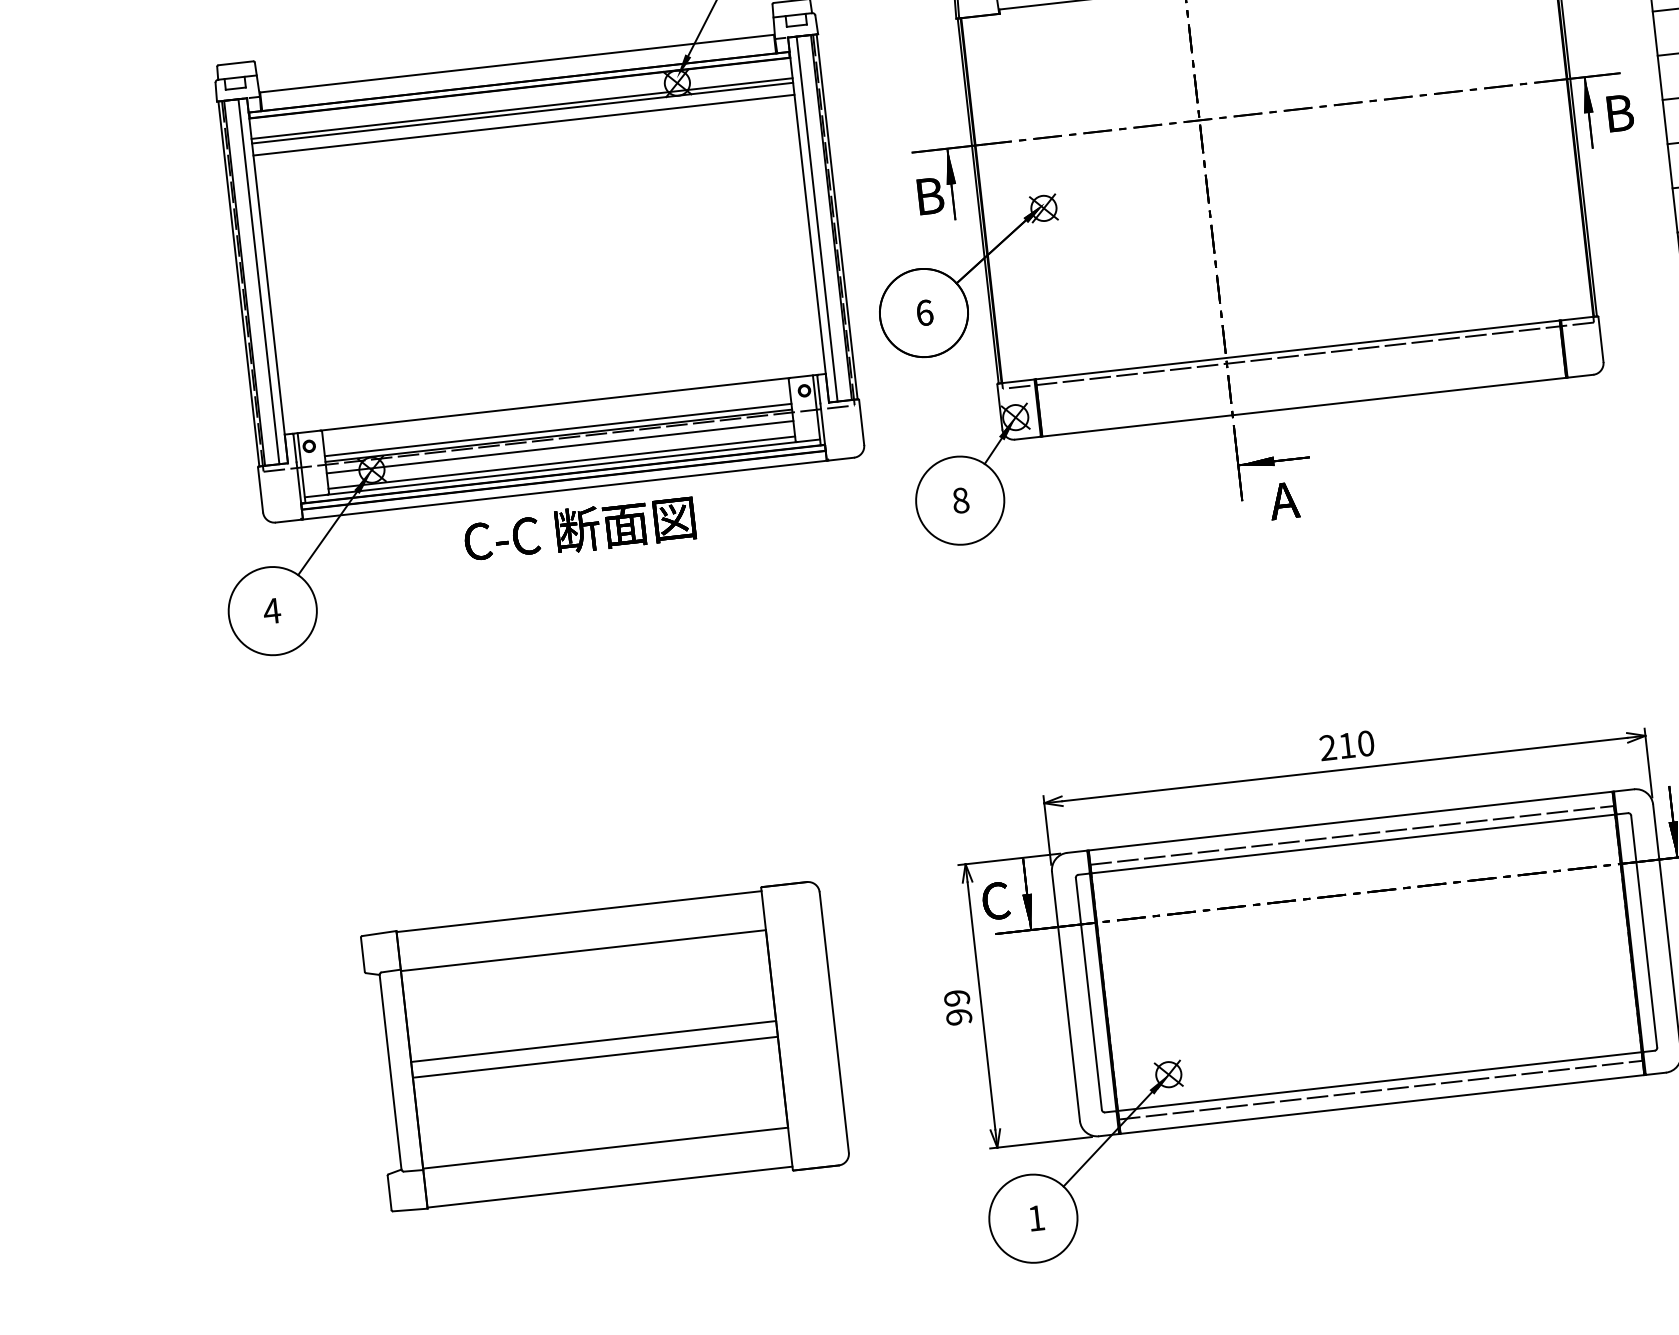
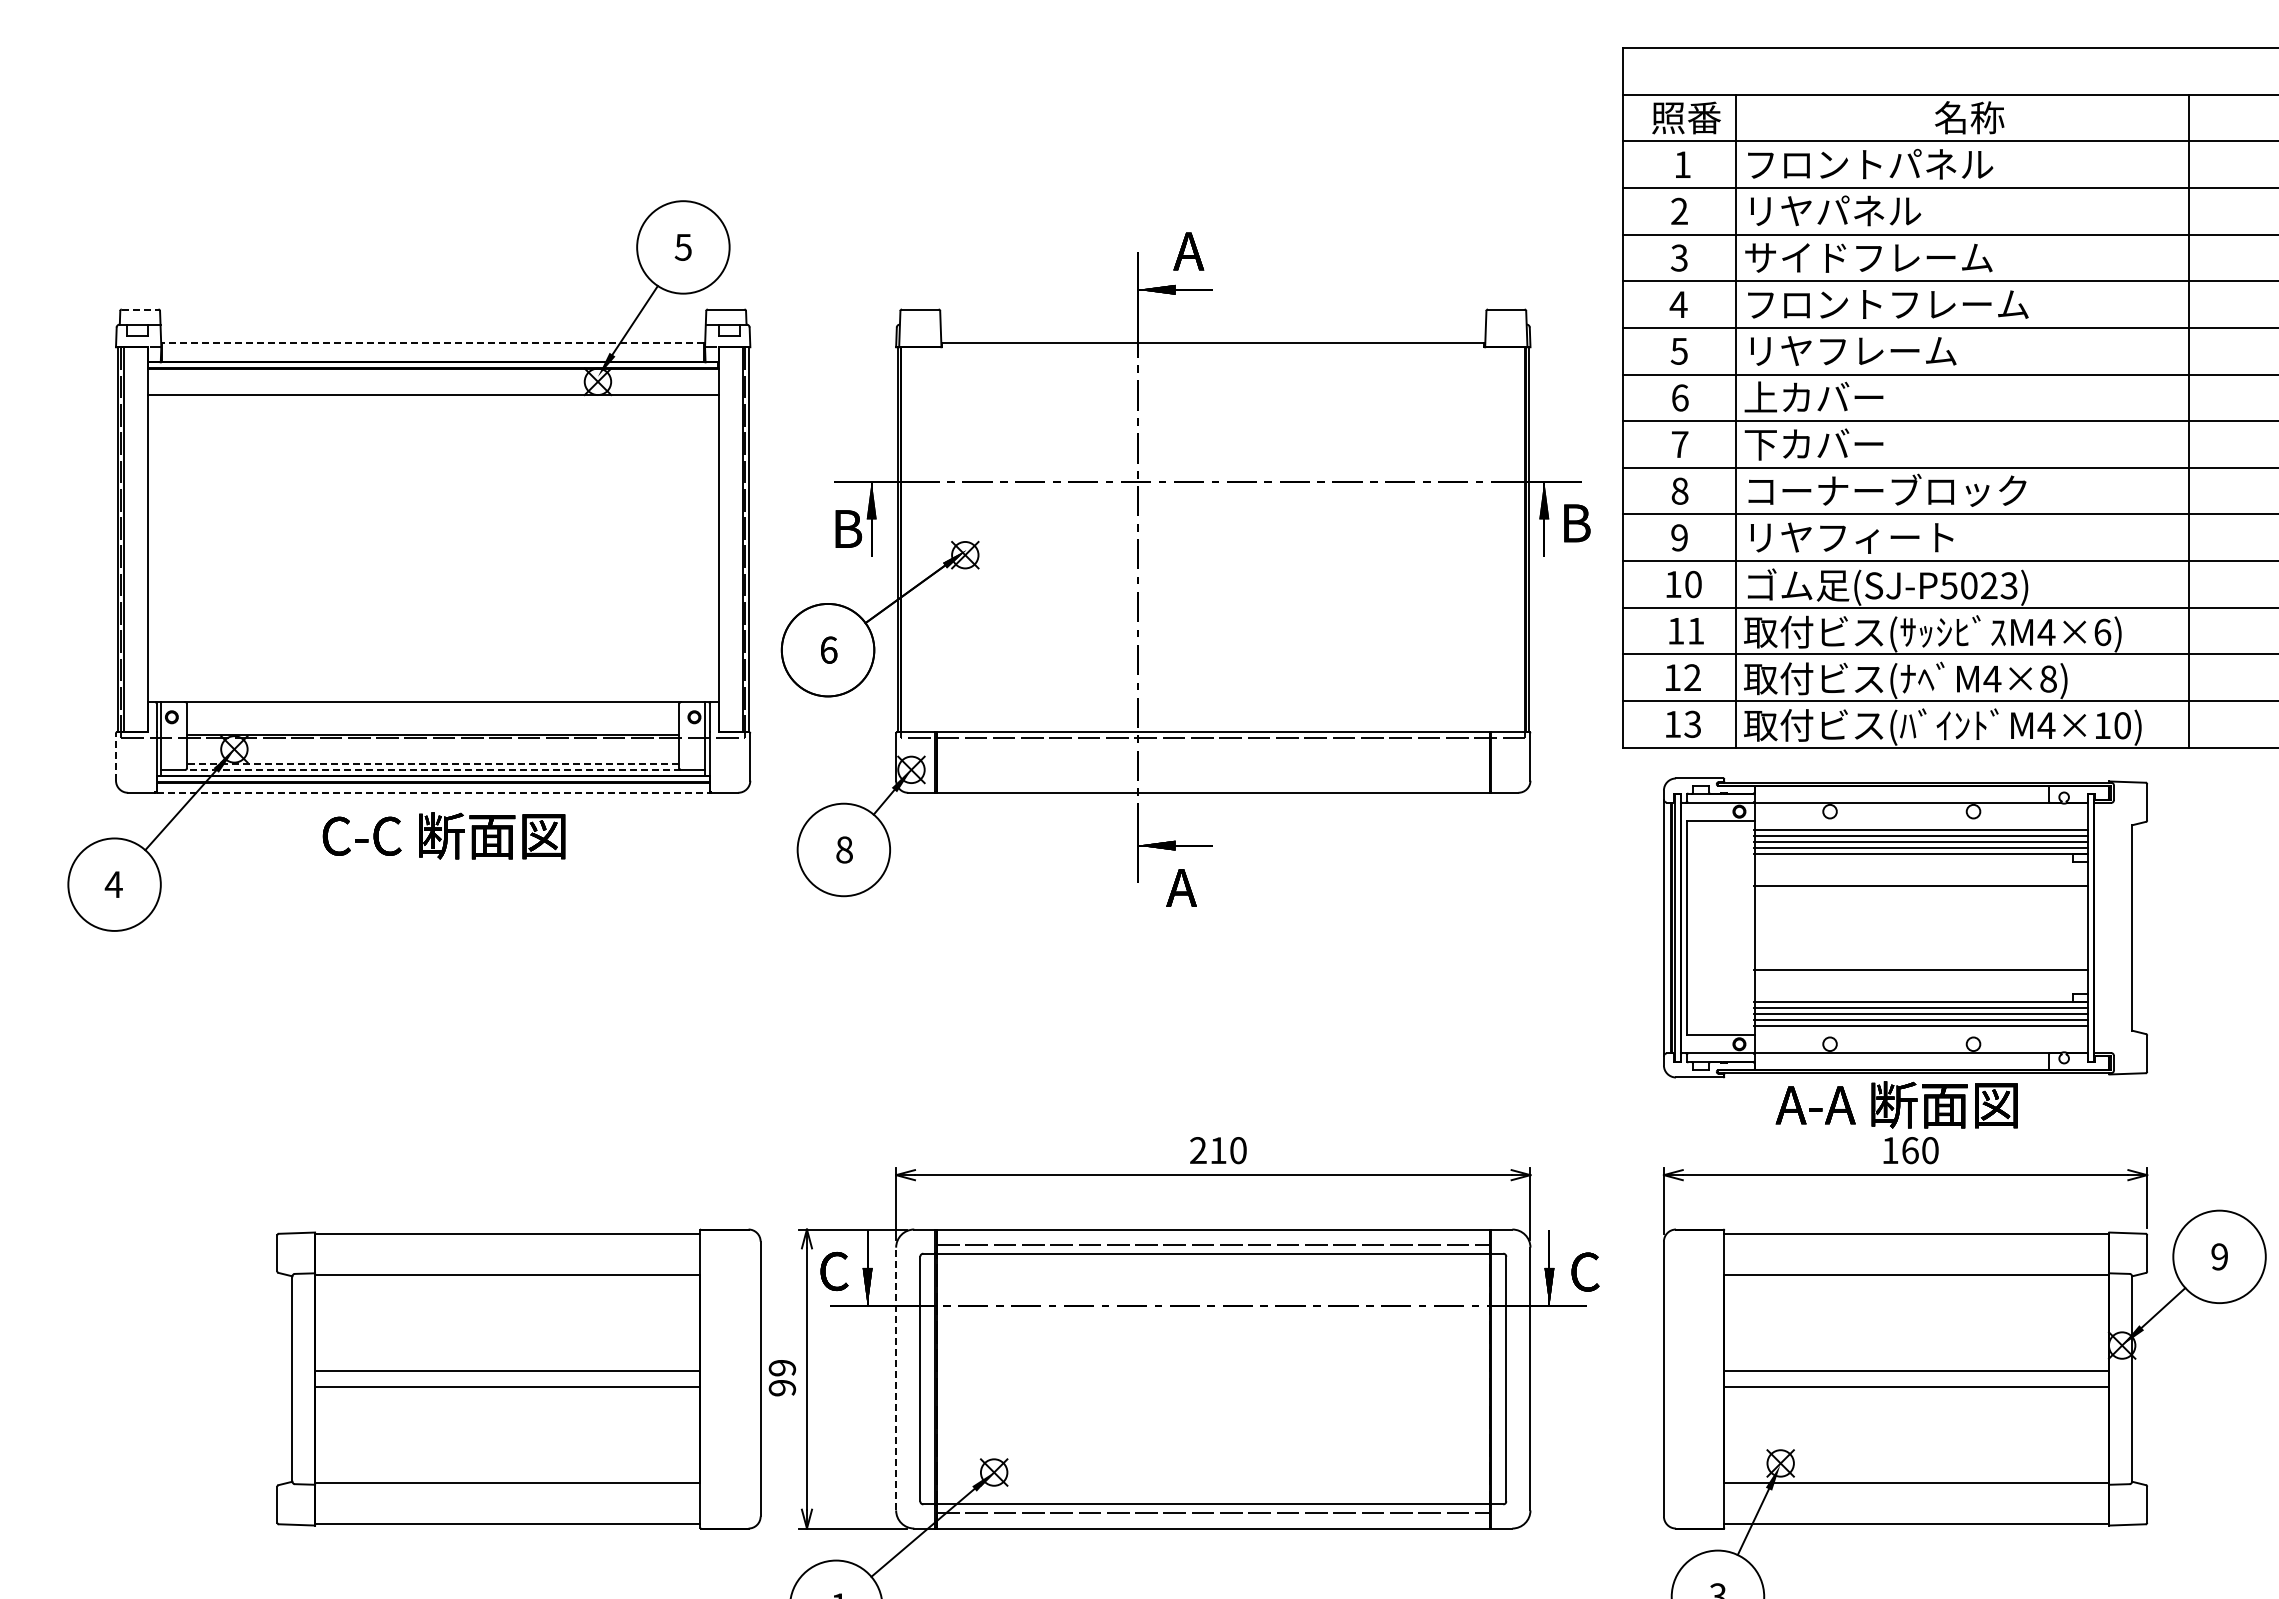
line: (236, 63) -> (140, 309), solid -> dashed
line: (516, 63) -> (432, 342), solid -> dashed
line: (521, 108) -> (432, 390), removed
line: (523, 125) -> (432, 407), removed
line: (816, 218) -> (727, 539), removed
line: (258, 281) -> (138, 539), removed
line: (558, 430) -> (433, 729), removed
line: (560, 447) -> (433, 747), removed
line: (561, 462) -> (432, 763), solid -> dashed
line: (562, 468) -> (433, 769), solid -> dashed
line: (565, 489) -> (433, 792), solid -> dashed
line: (261, 490) -> (116, 757), solid -> dashed
line: (1066, 995) -> (896, 1378), solid -> dashed
part: (604, 1047) -> (518, 1378), moved

